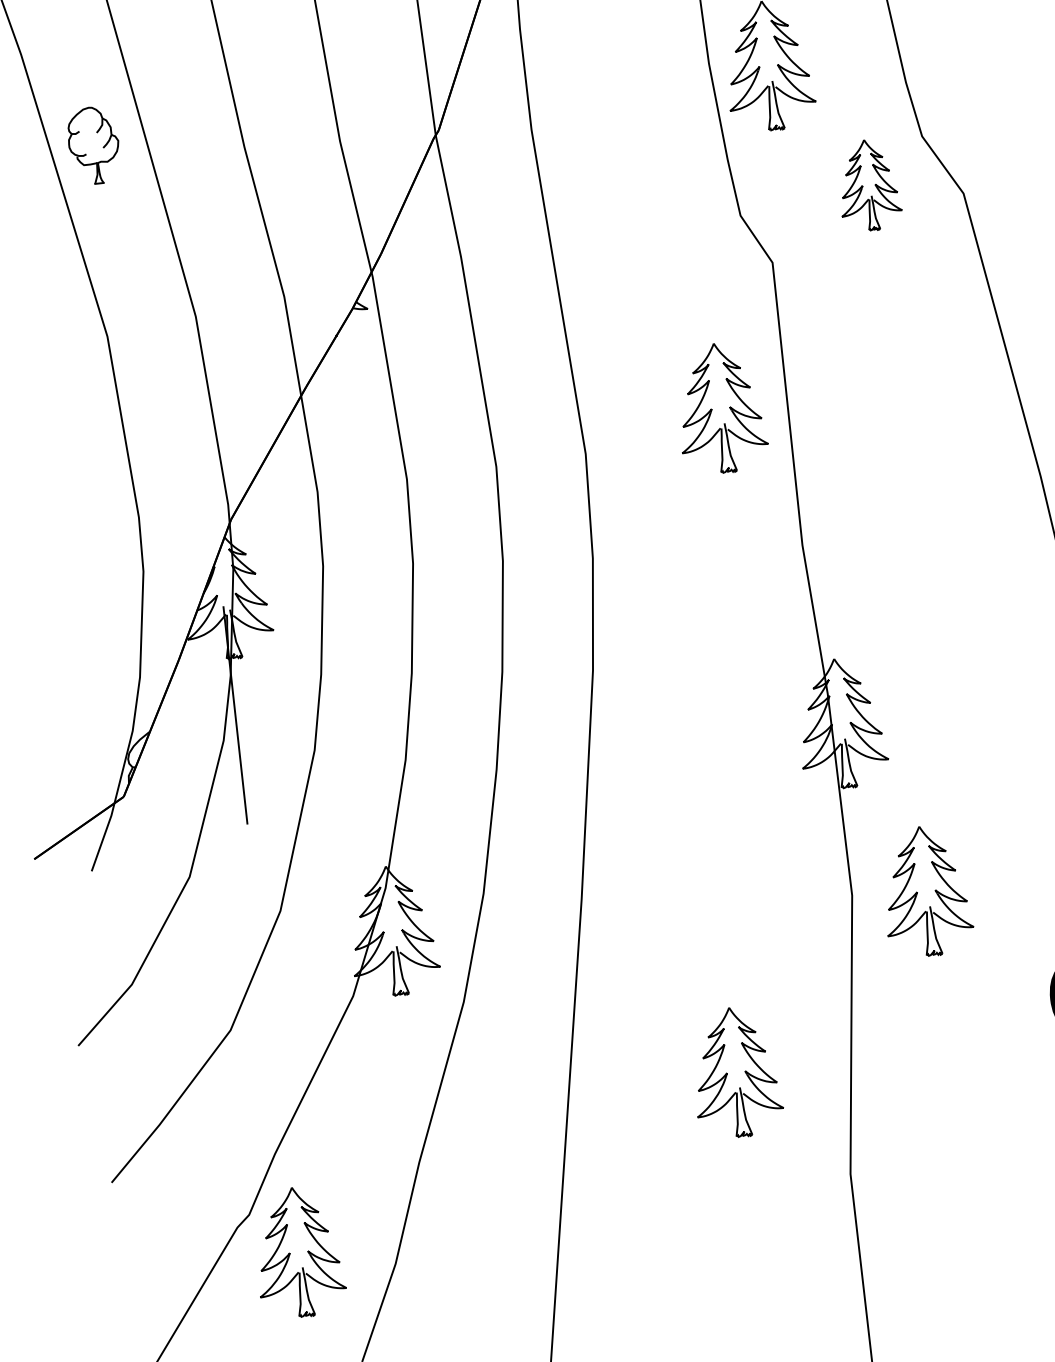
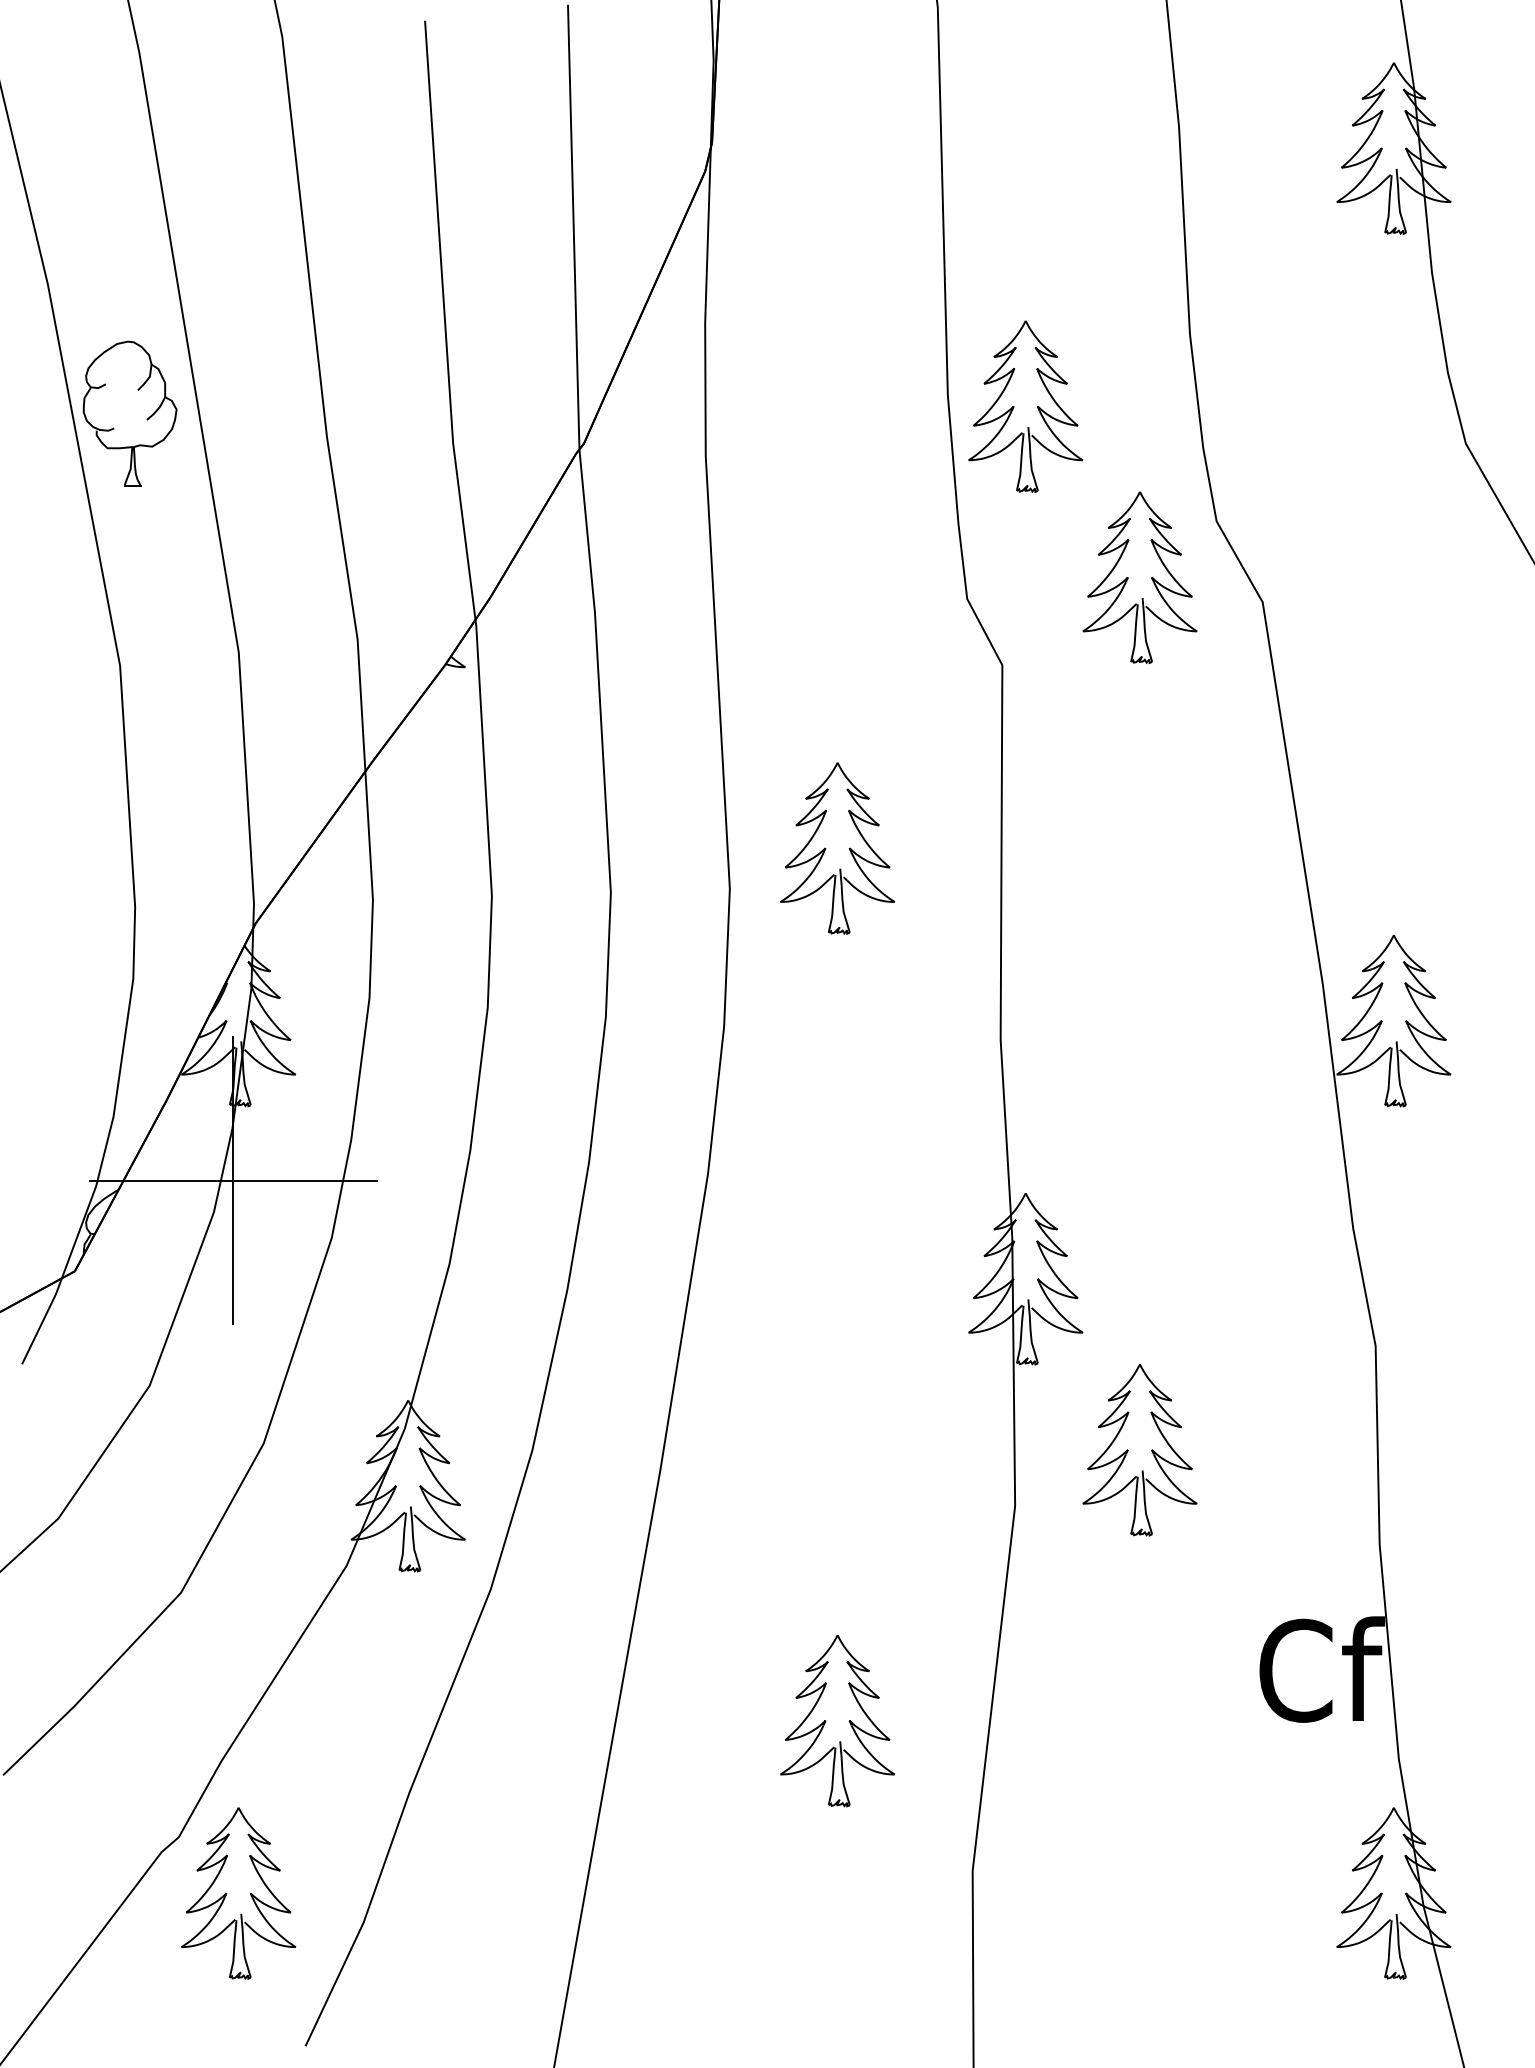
part: (93, 145) -> (129, 413), size x1.43
part: (868, 185) -> (1139, 577), size x1.43
part: (712, 409) -> (826, 848), moved
line: (235, 715) -> (232, 1180), added
part: (926, 891) -> (1139, 1450), moved

